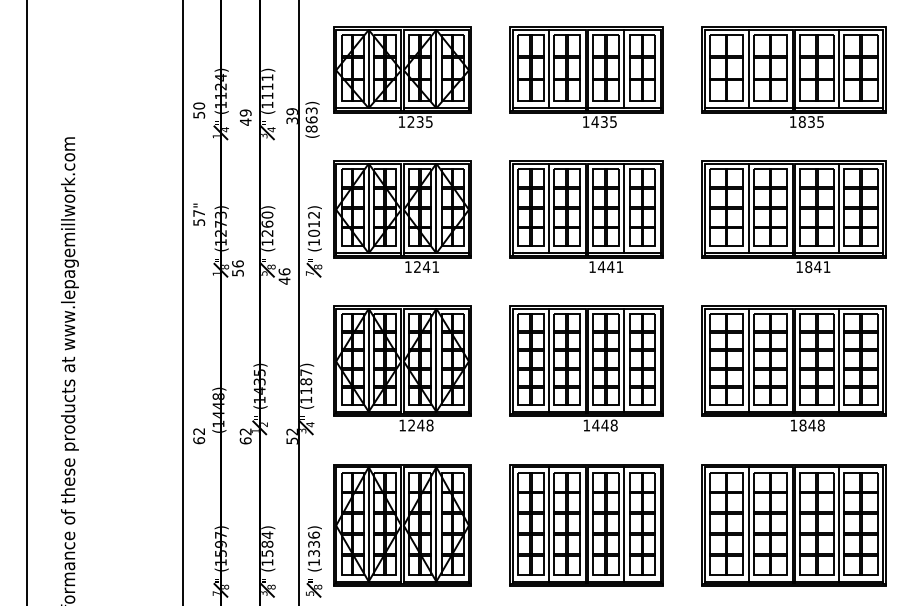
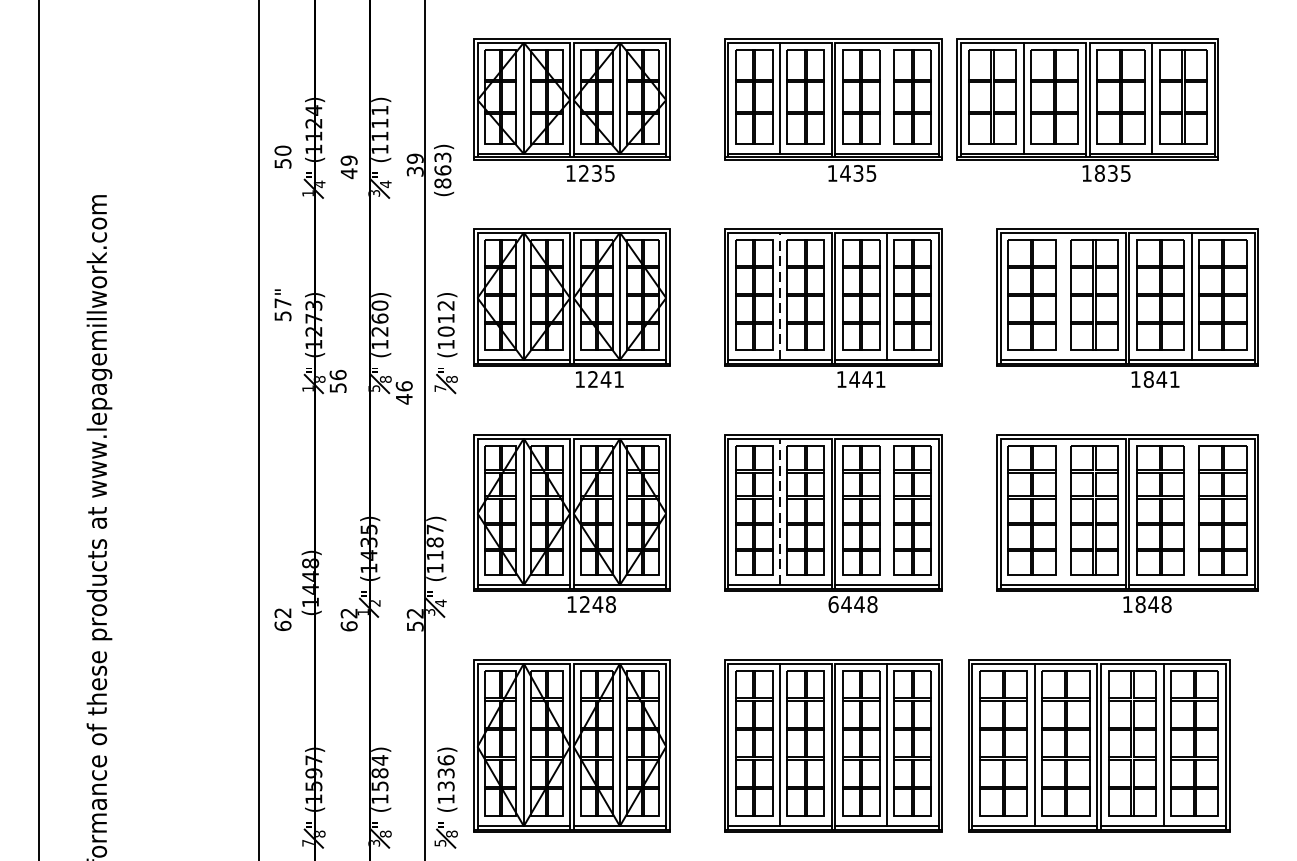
line: (624, 68) -> (887, 97), removed
part: (793, 76) -> (1087, 108), moved
line: (549, 208) -> (780, 296), solid -> dashed
line: (748, 208) -> (1063, 296), removed
line: (624, 359) -> (887, 510), removed
line: (748, 359) -> (1063, 510), removed
line: (839, 359) -> (1192, 510), removed
line: (549, 360) -> (780, 512), solid -> dashed
text: (586, 425) -> (833, 604), 1448 -> 6448
part: (793, 525) -> (1098, 746), moved

